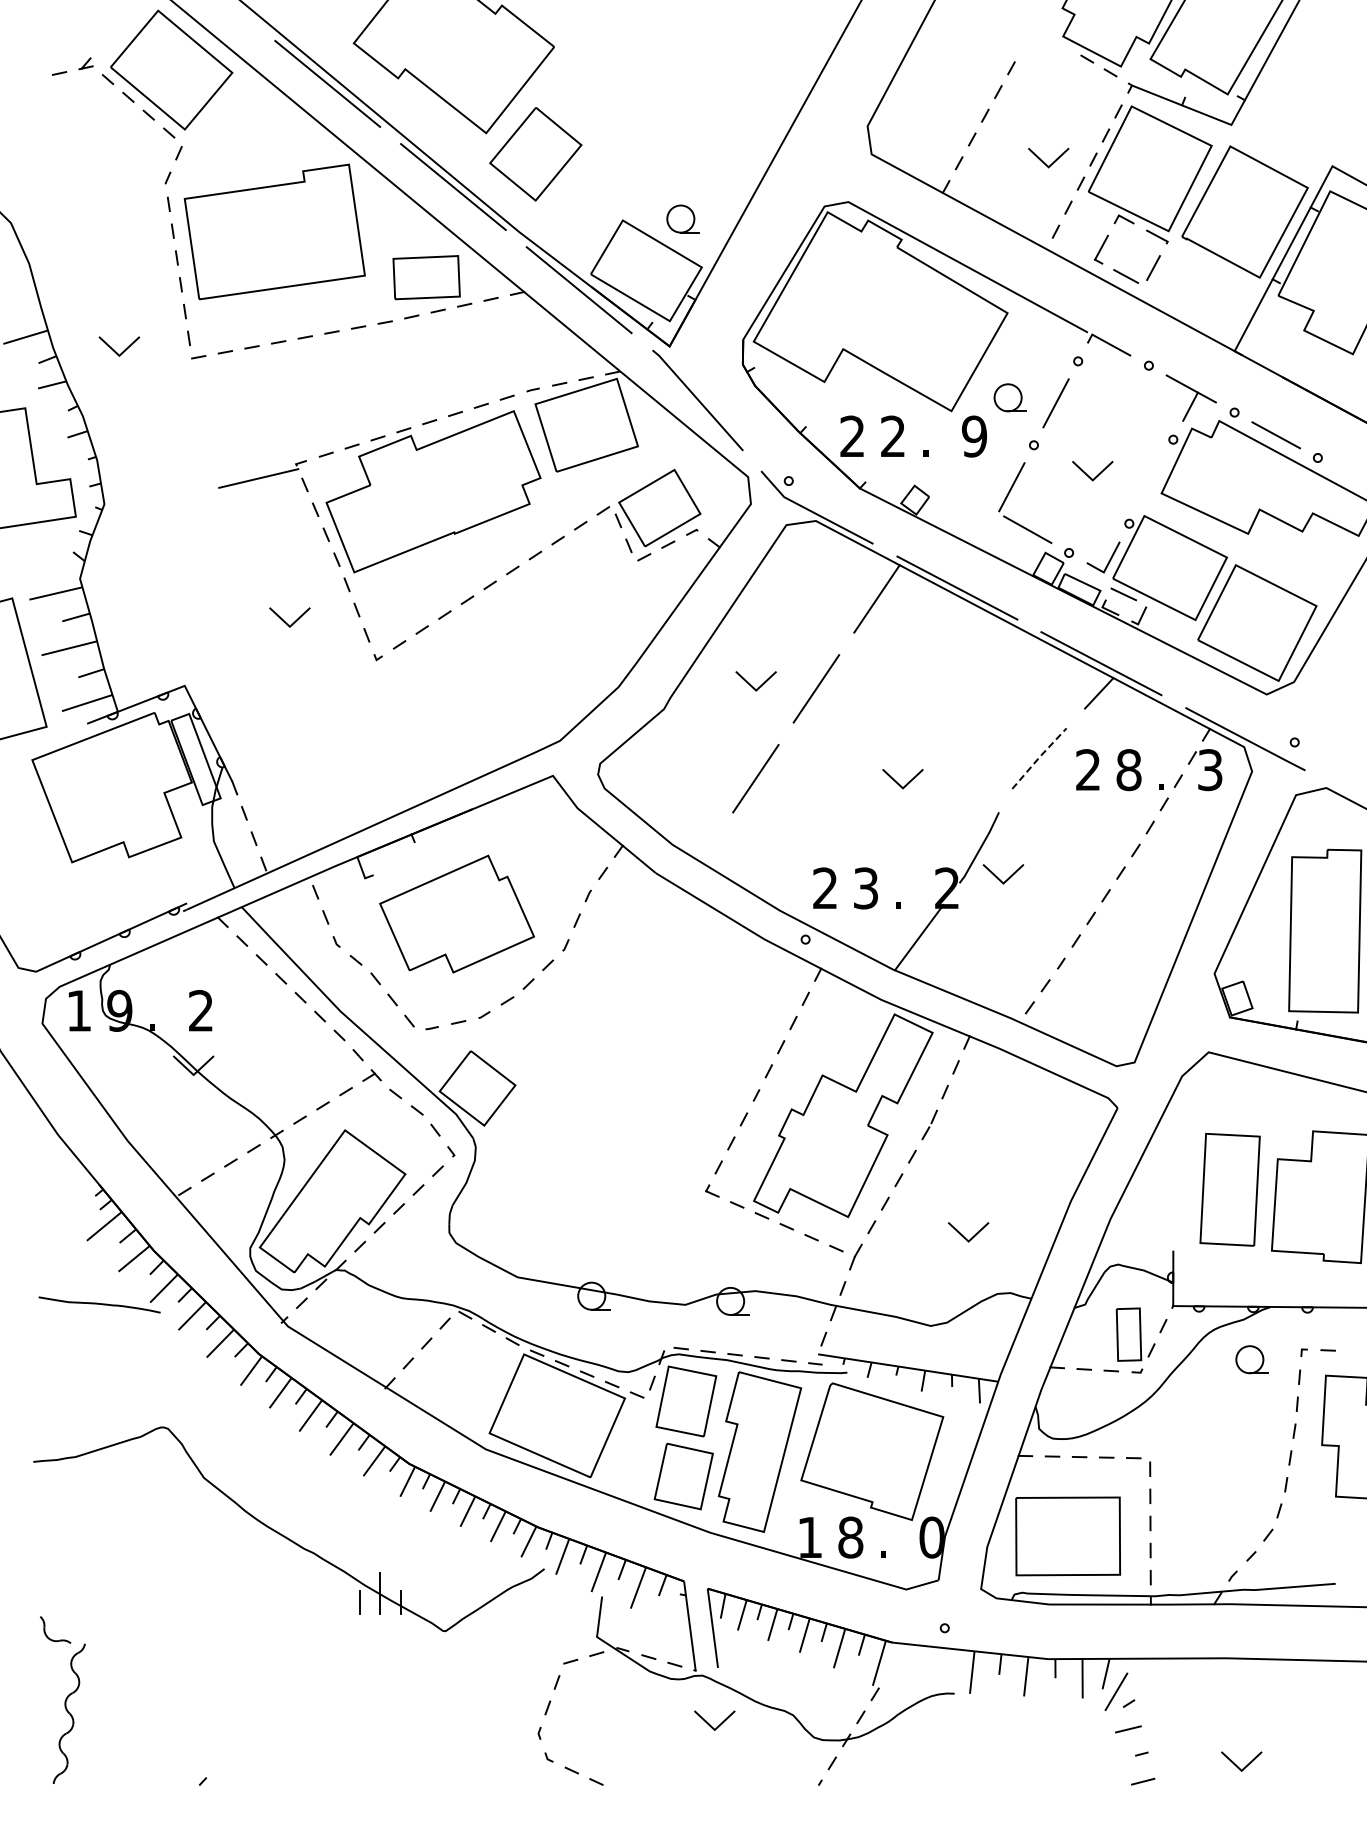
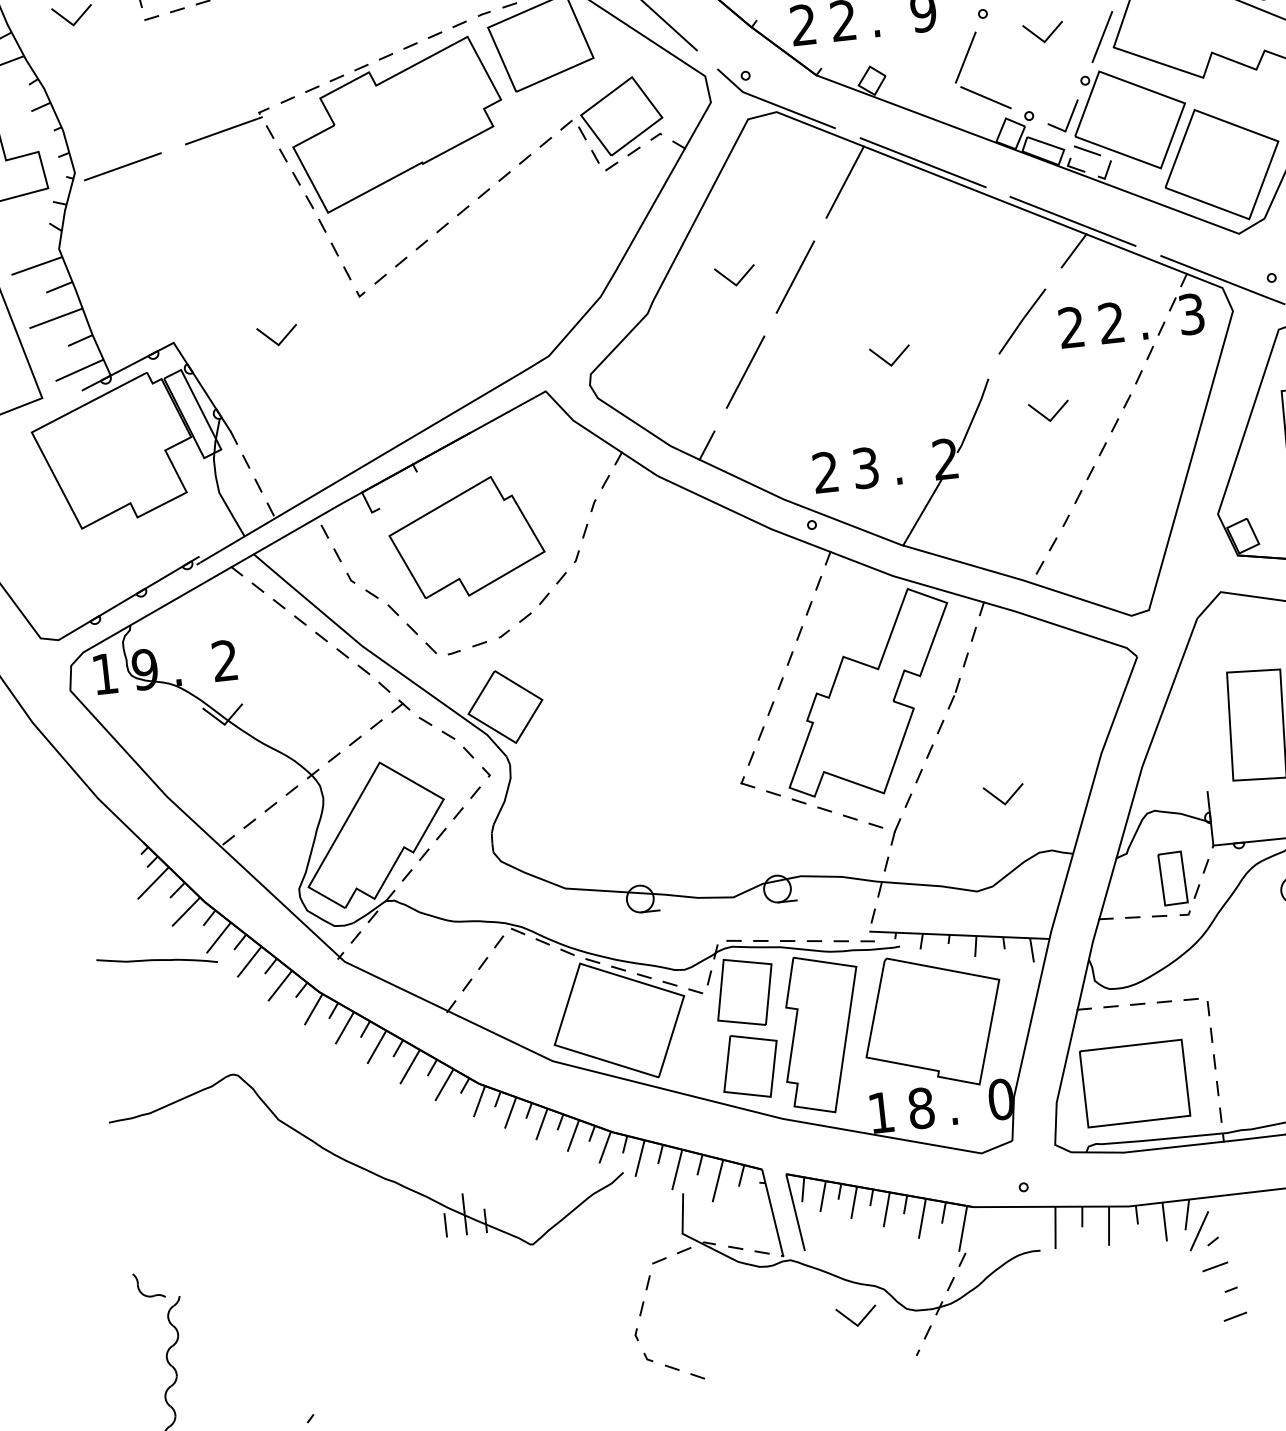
line: (1150, 481) -> (1101, 36), added
line: (152, 503) -> (122, 166), added
line: (285, 621) -> (273, 340), moved
line: (1039, 757) -> (1022, 320), dashed -> solid
text: (1128, 770) -> (1111, 323), 8 -> 2
line: (709, 847) -> (707, 444), added
line: (999, 878) -> (1045, 416), moved
line: (710, 1724) -> (852, 1320), moved

